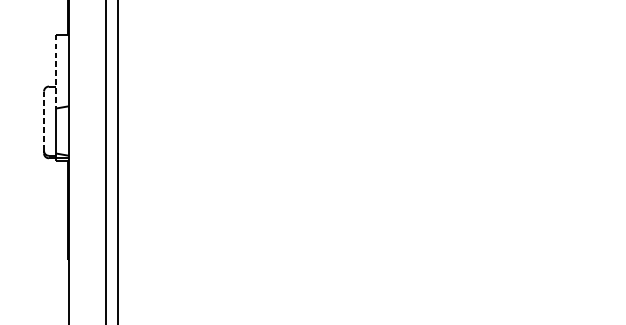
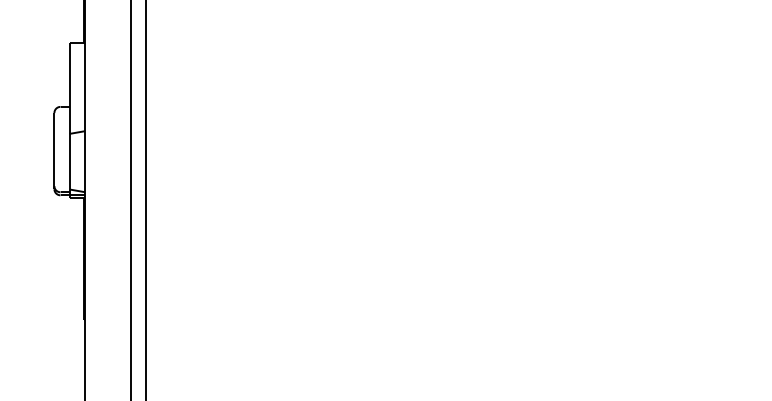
line: (56, 71) -> (69, 88), dashed -> solid
line: (44, 121) -> (54, 149), dashed -> solid

